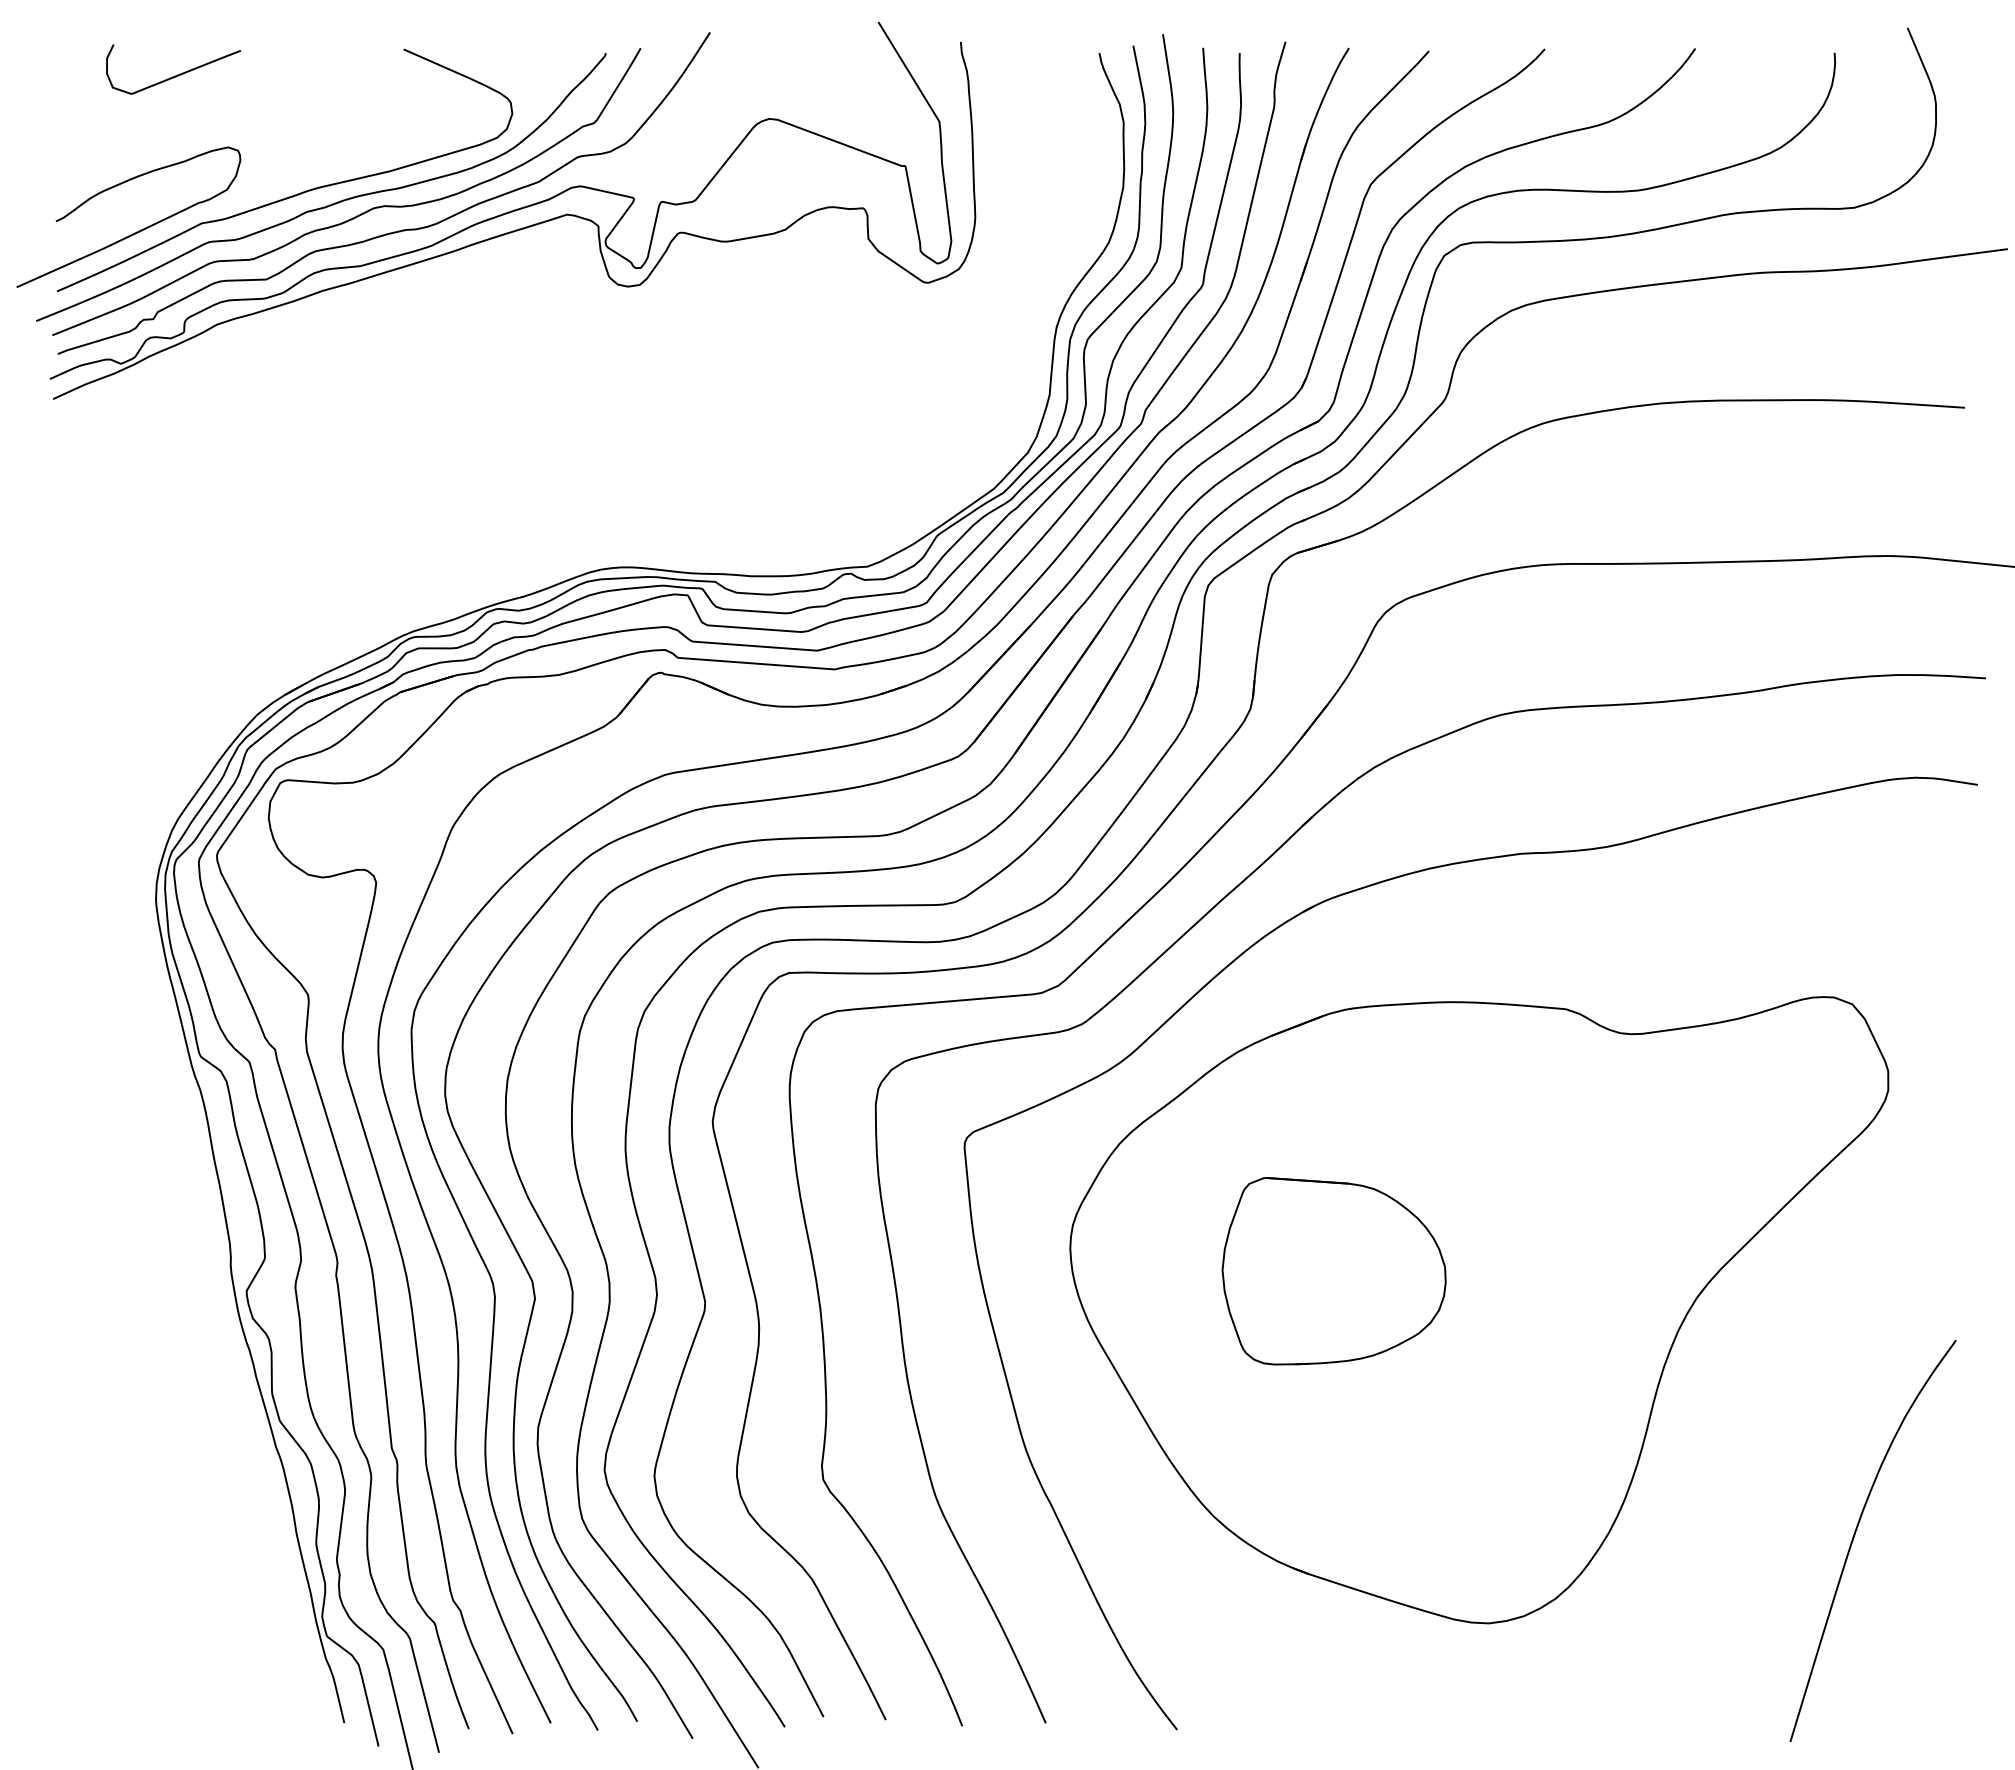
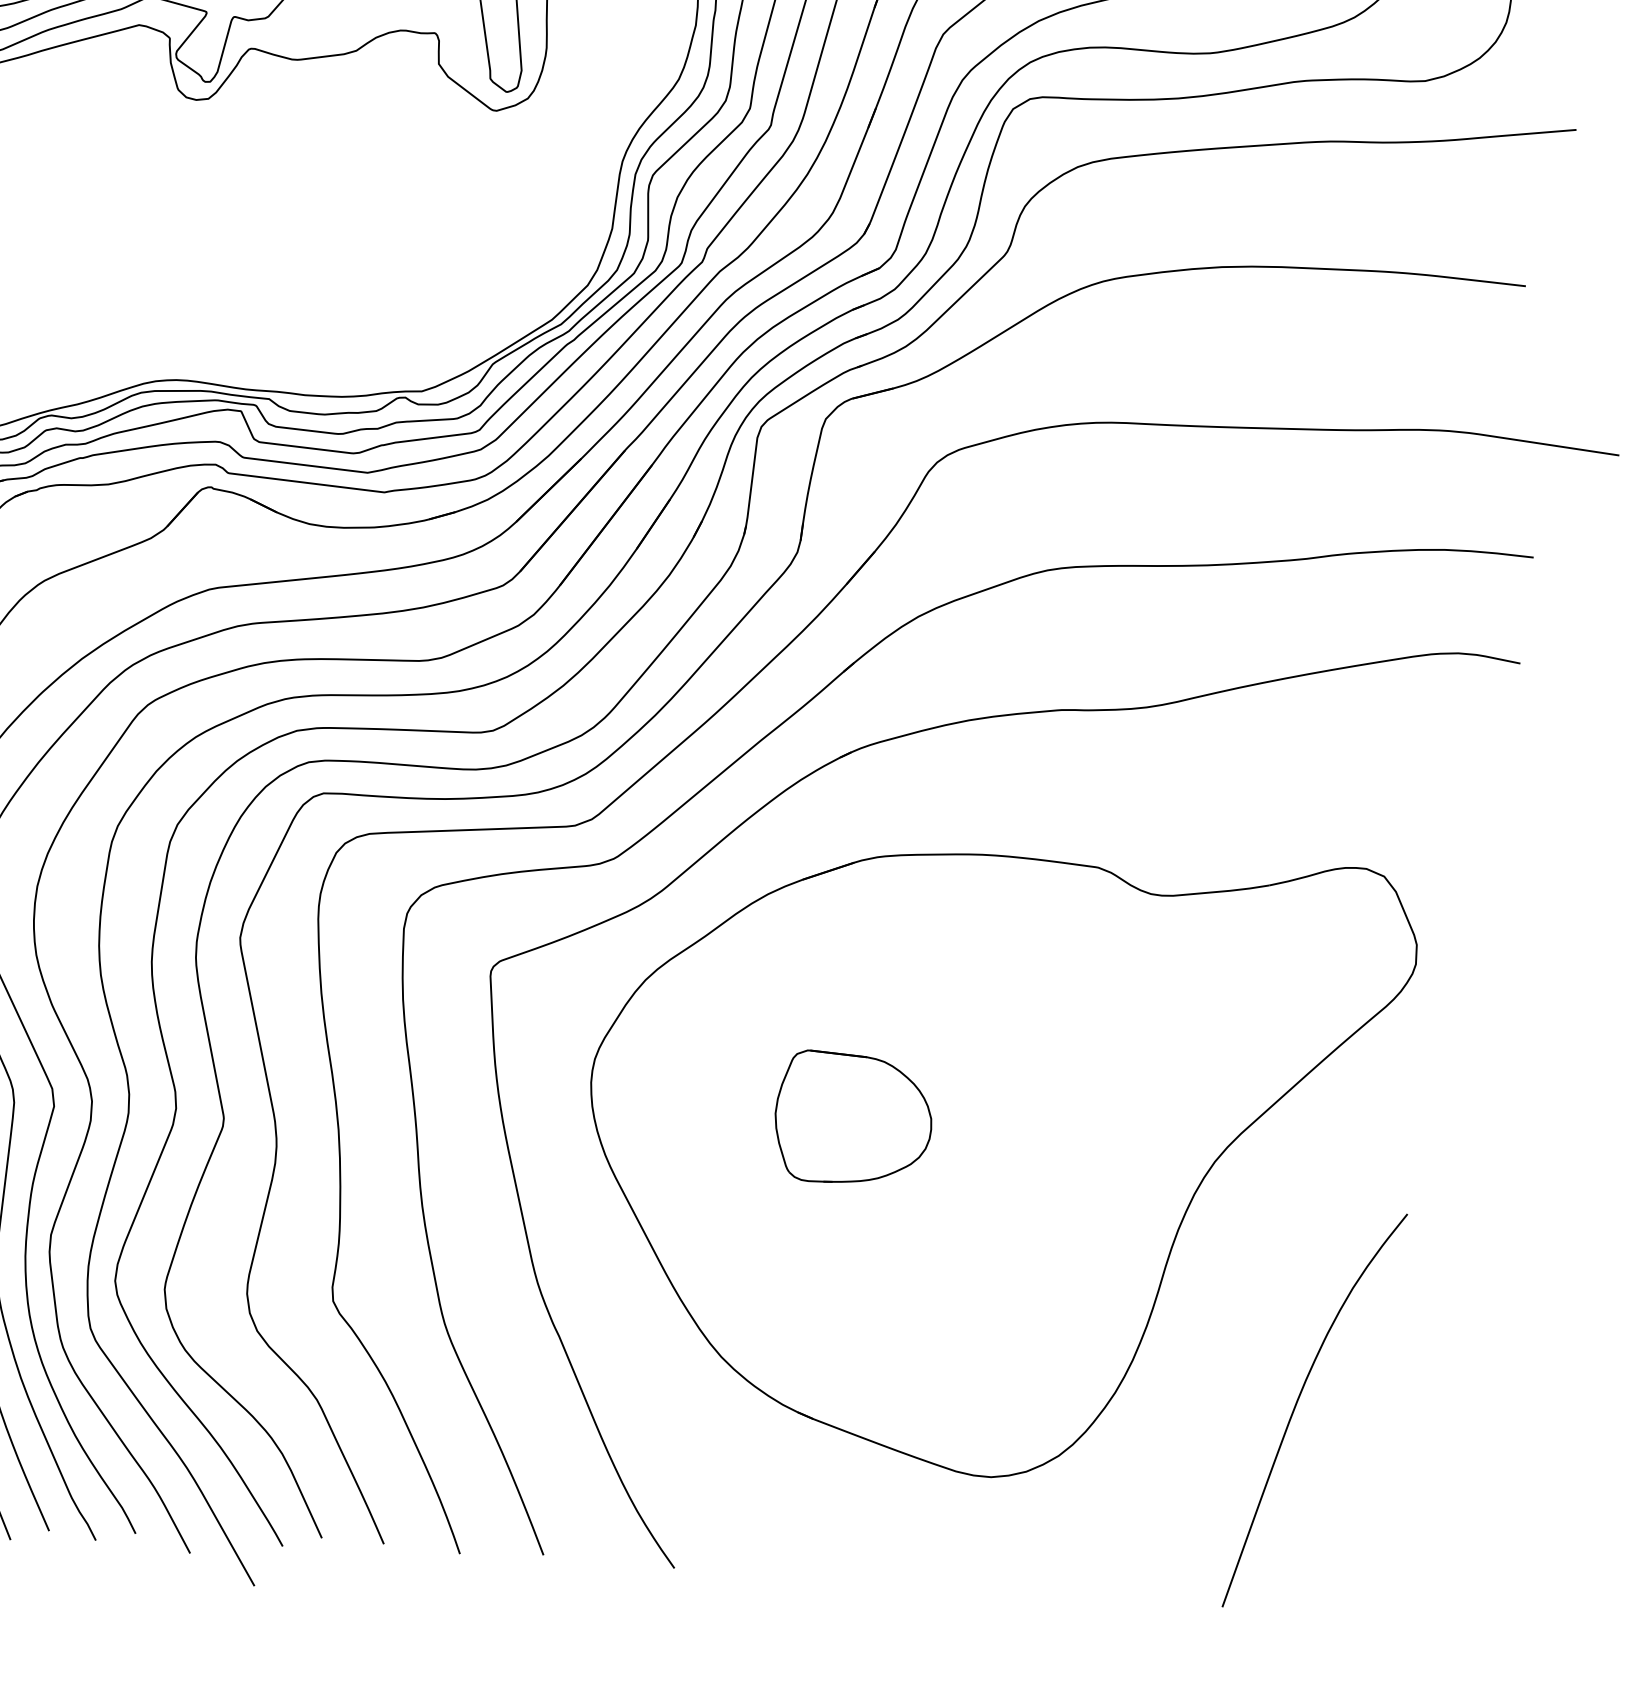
part: (1333, 1271) -> (852, 1118), size x0.7
curve: (1855, 1535) -> (1297, 1404), moved

